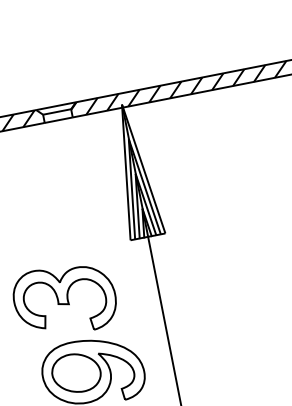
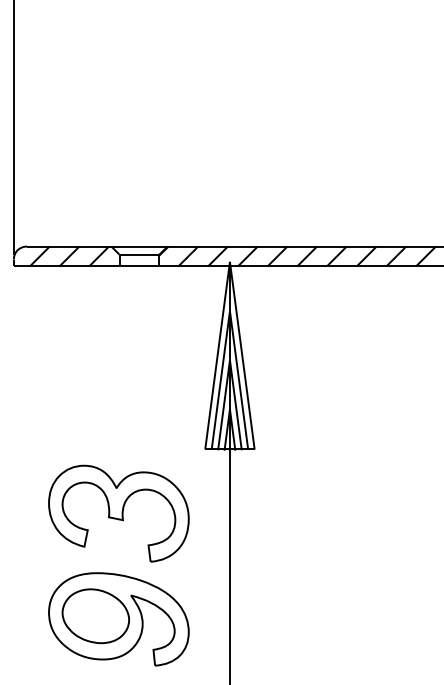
part: (64, 300) -> (118, 513), moved

